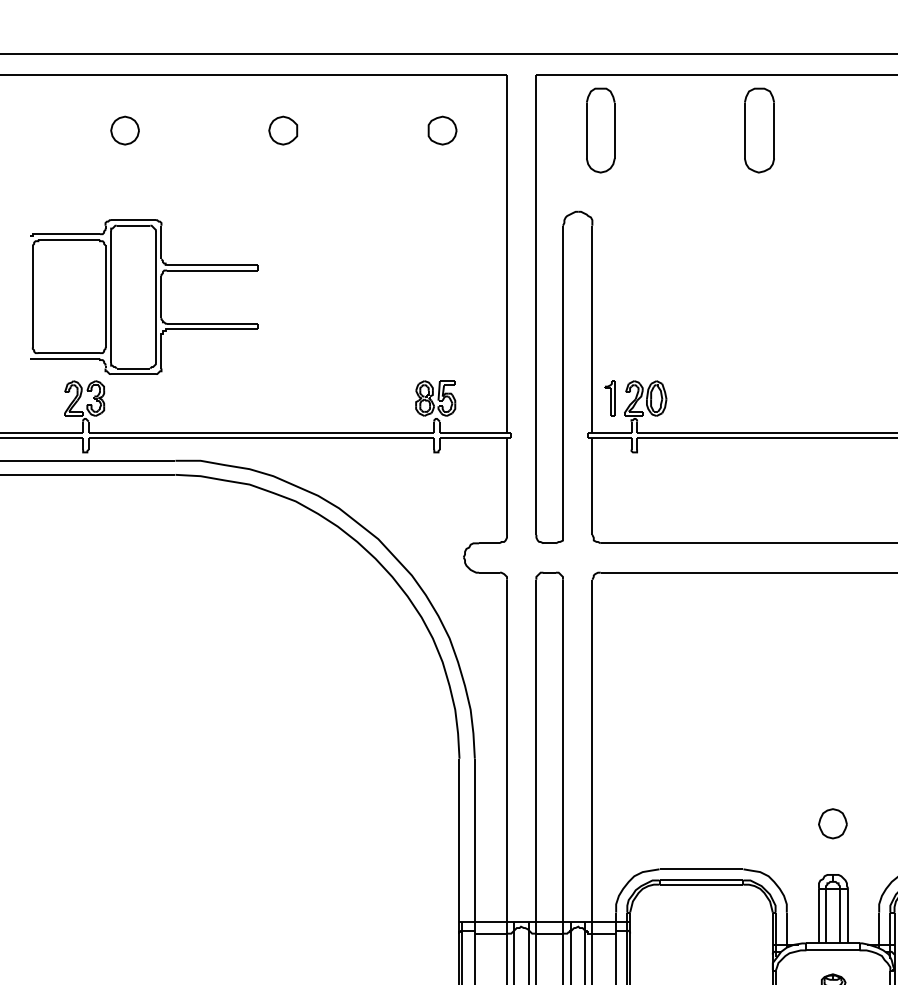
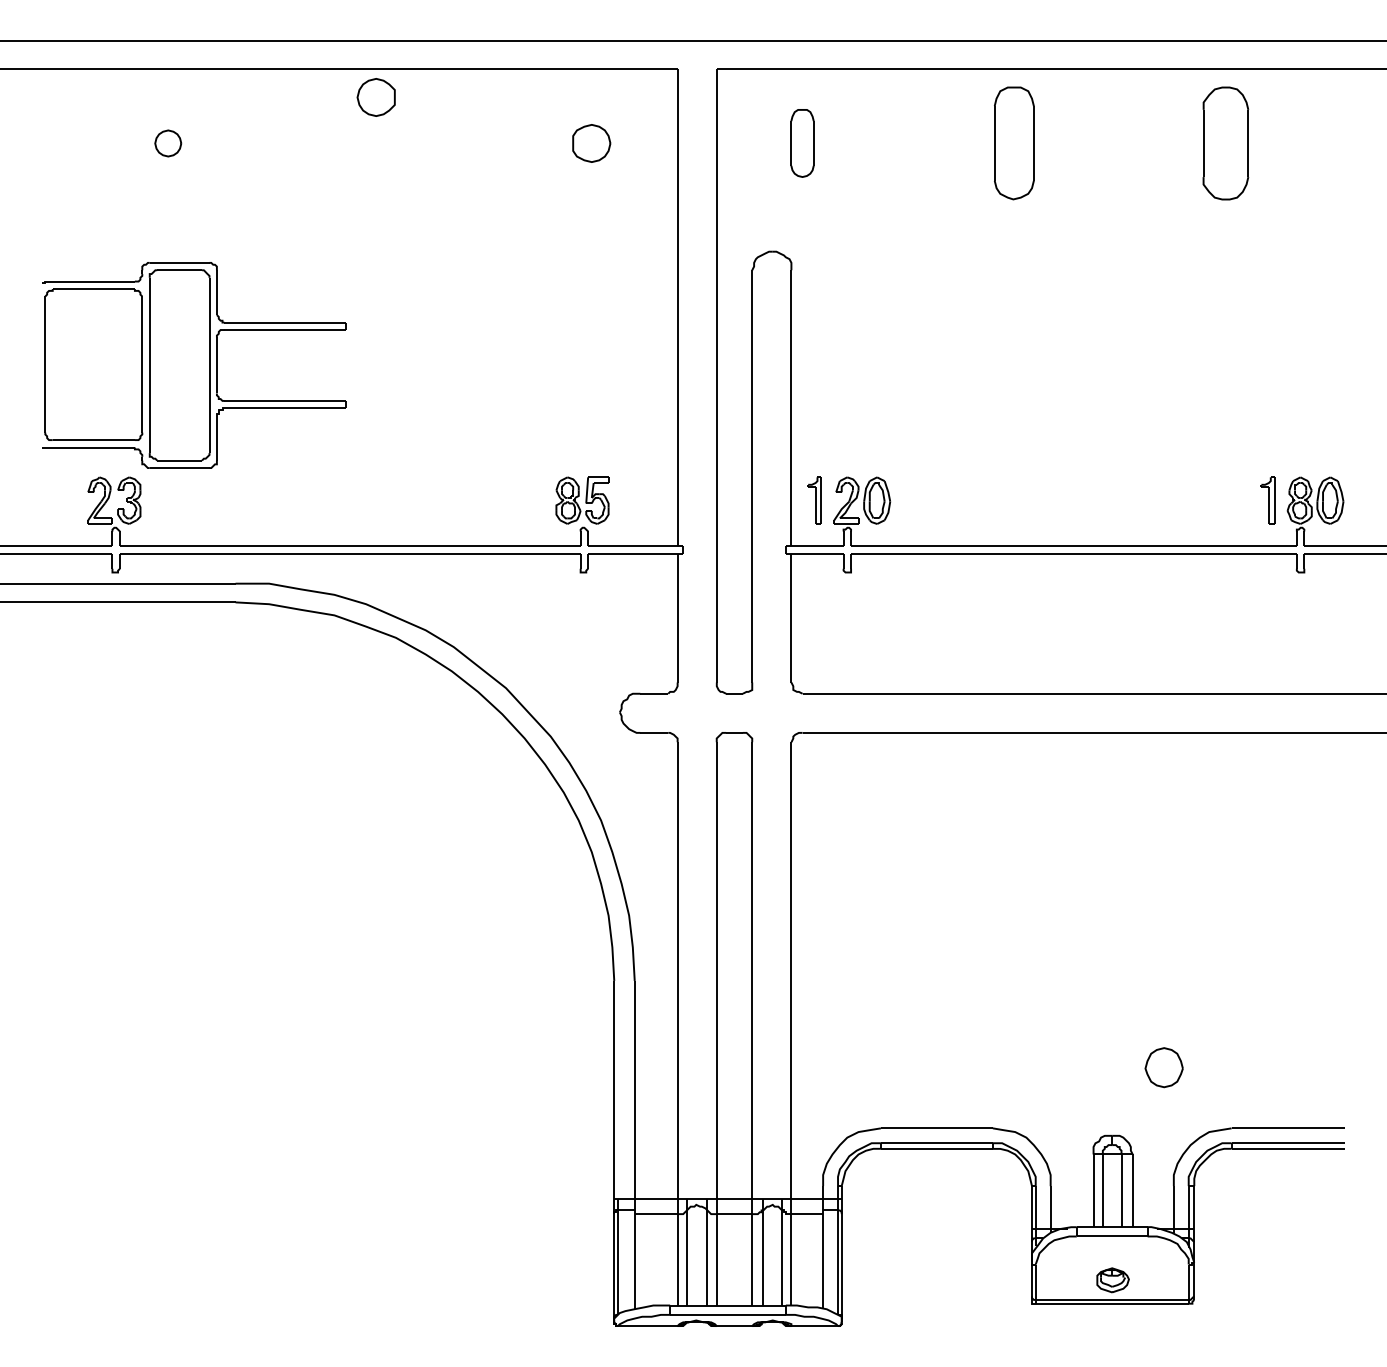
part: (124, 130) -> (167, 143), size x0.7
part: (282, 130) -> (375, 97), moved
part: (600, 130) -> (802, 143), size x0.6
part: (832, 823) -> (1163, 1067), moved

